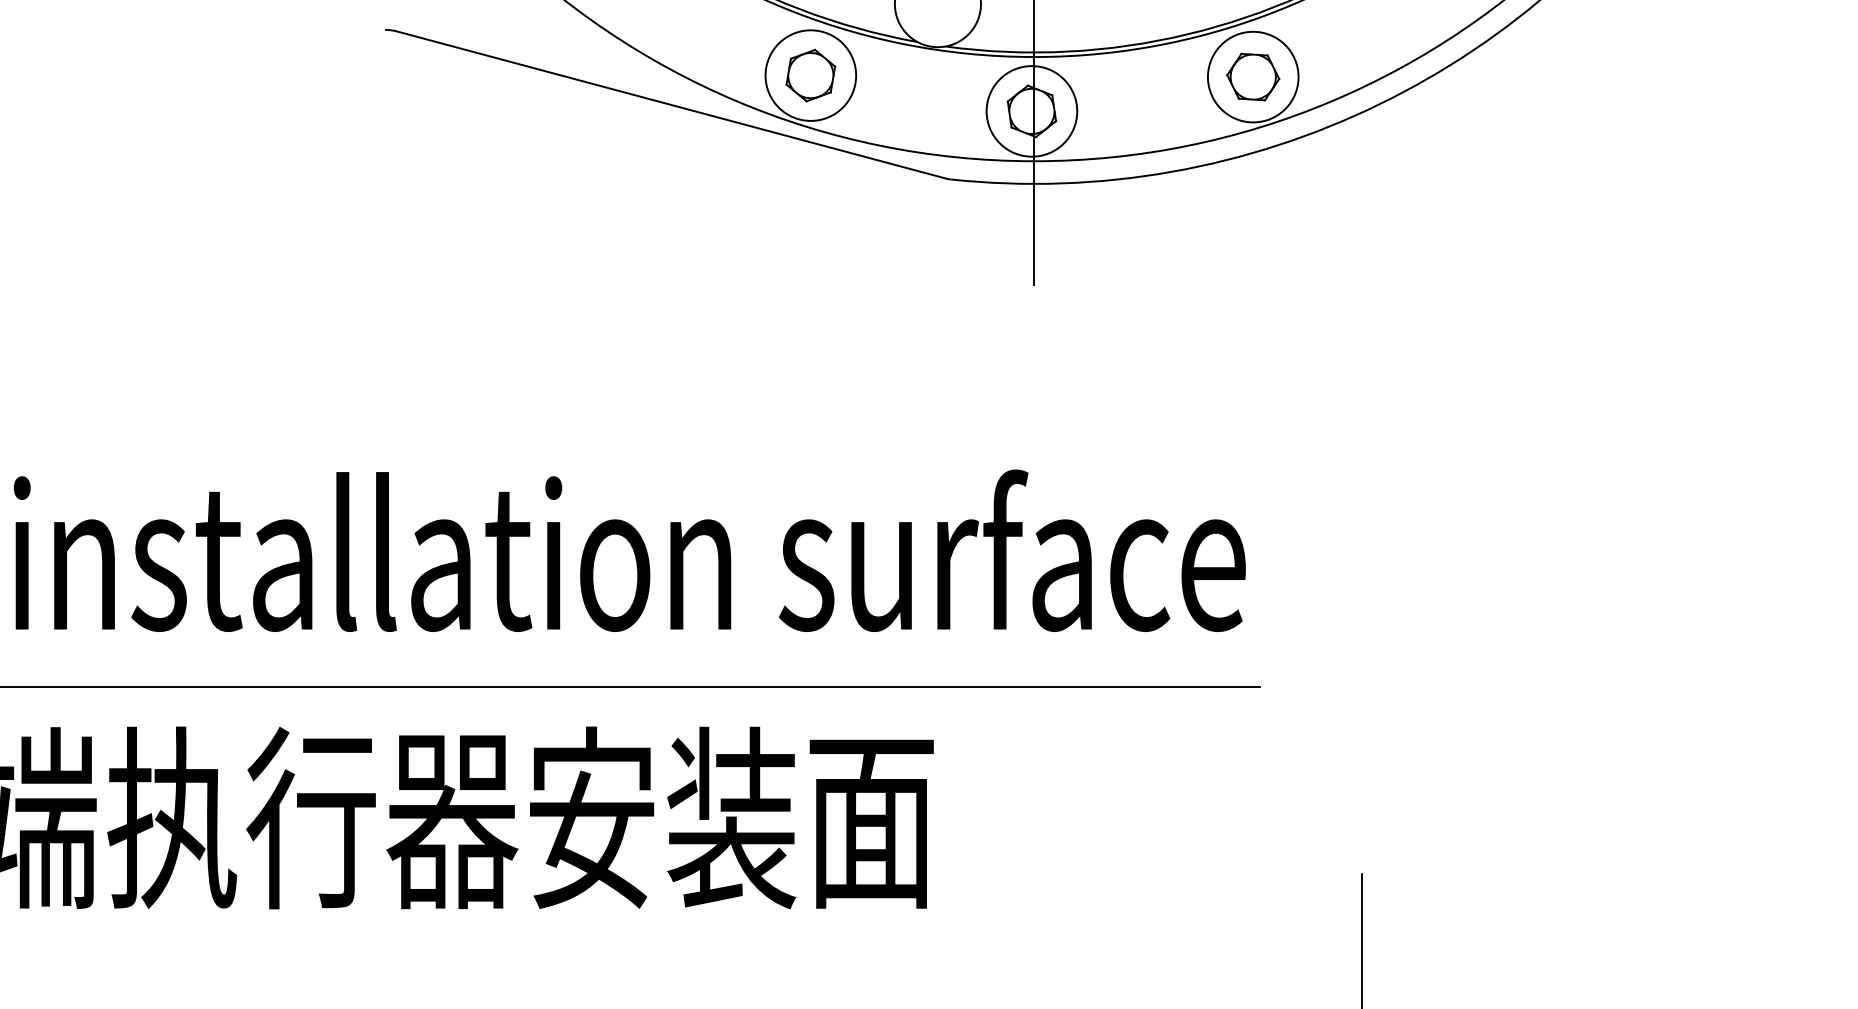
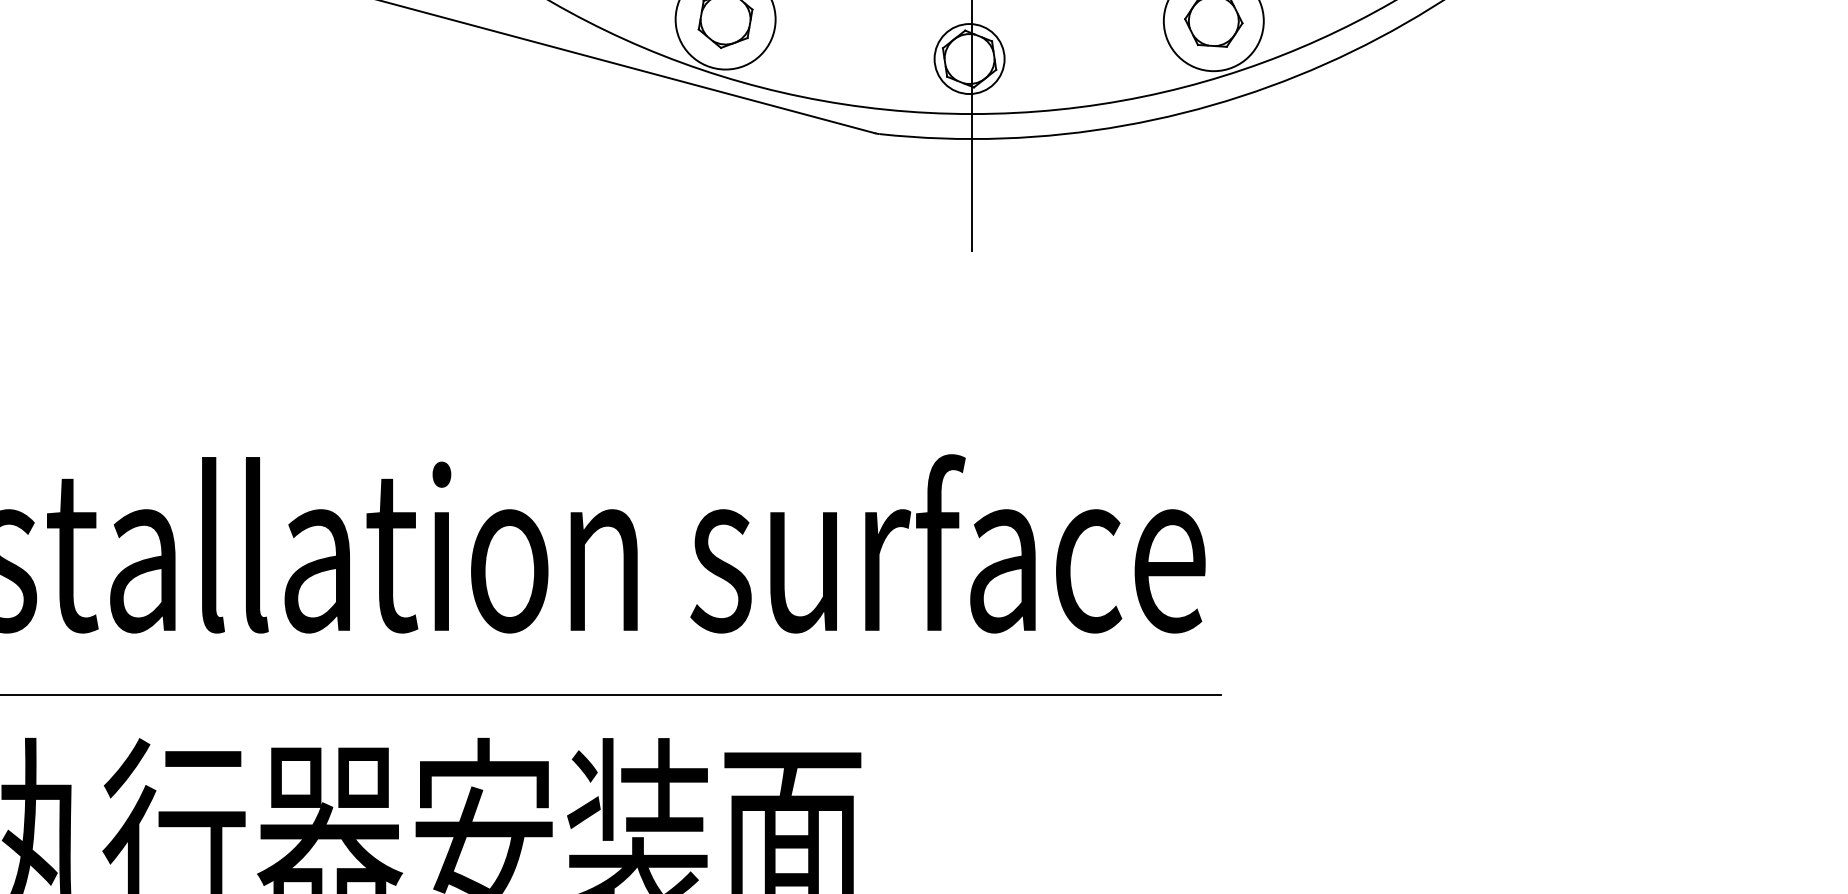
circle: (1031, 111) -> (969, 59), size x0.7

